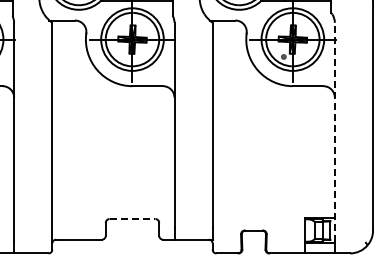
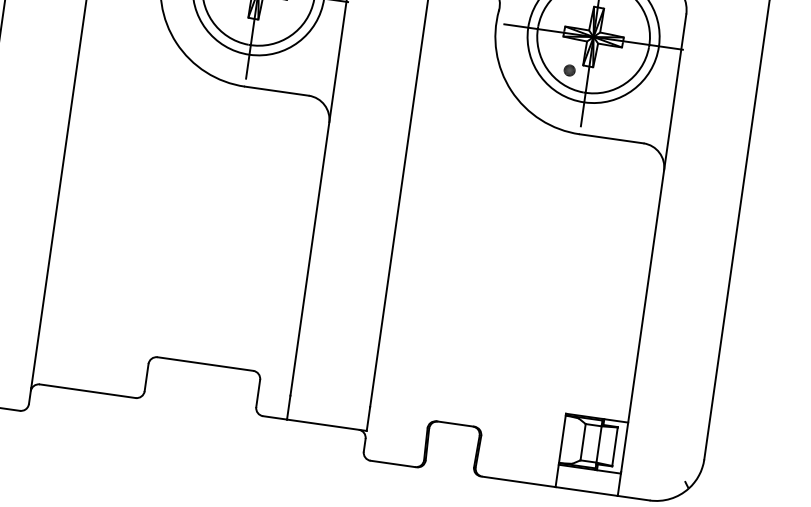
line: (334, 132) -> (652, 243), dashed -> solid
line: (132, 219) -> (205, 364), dashed -> solid

